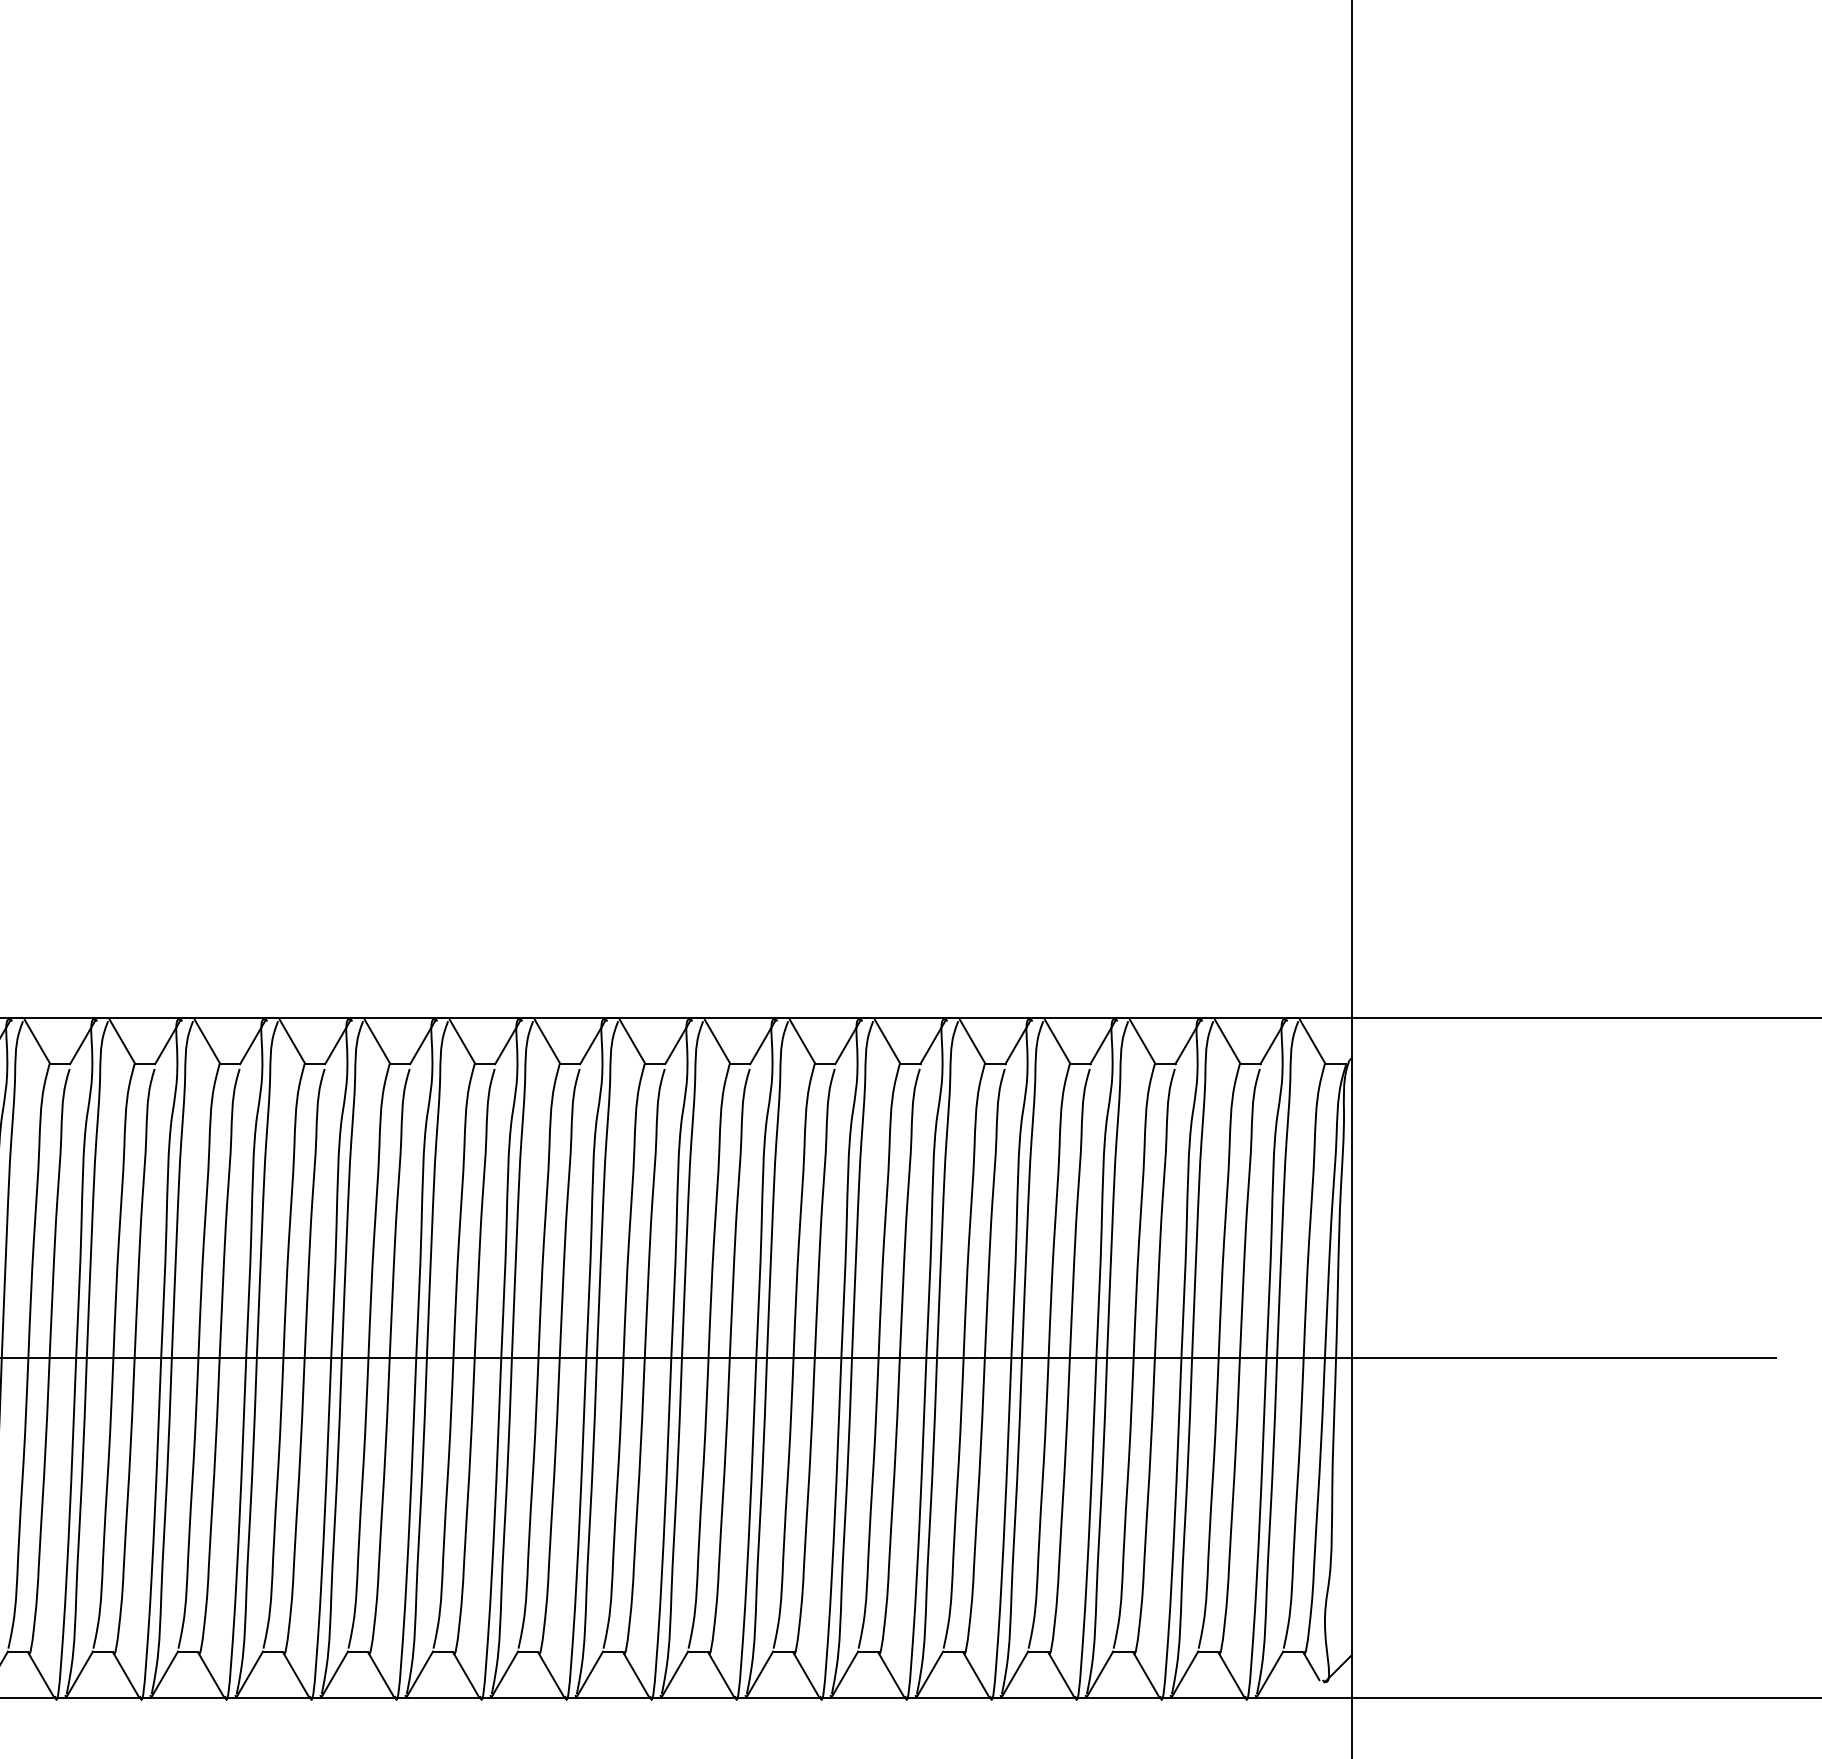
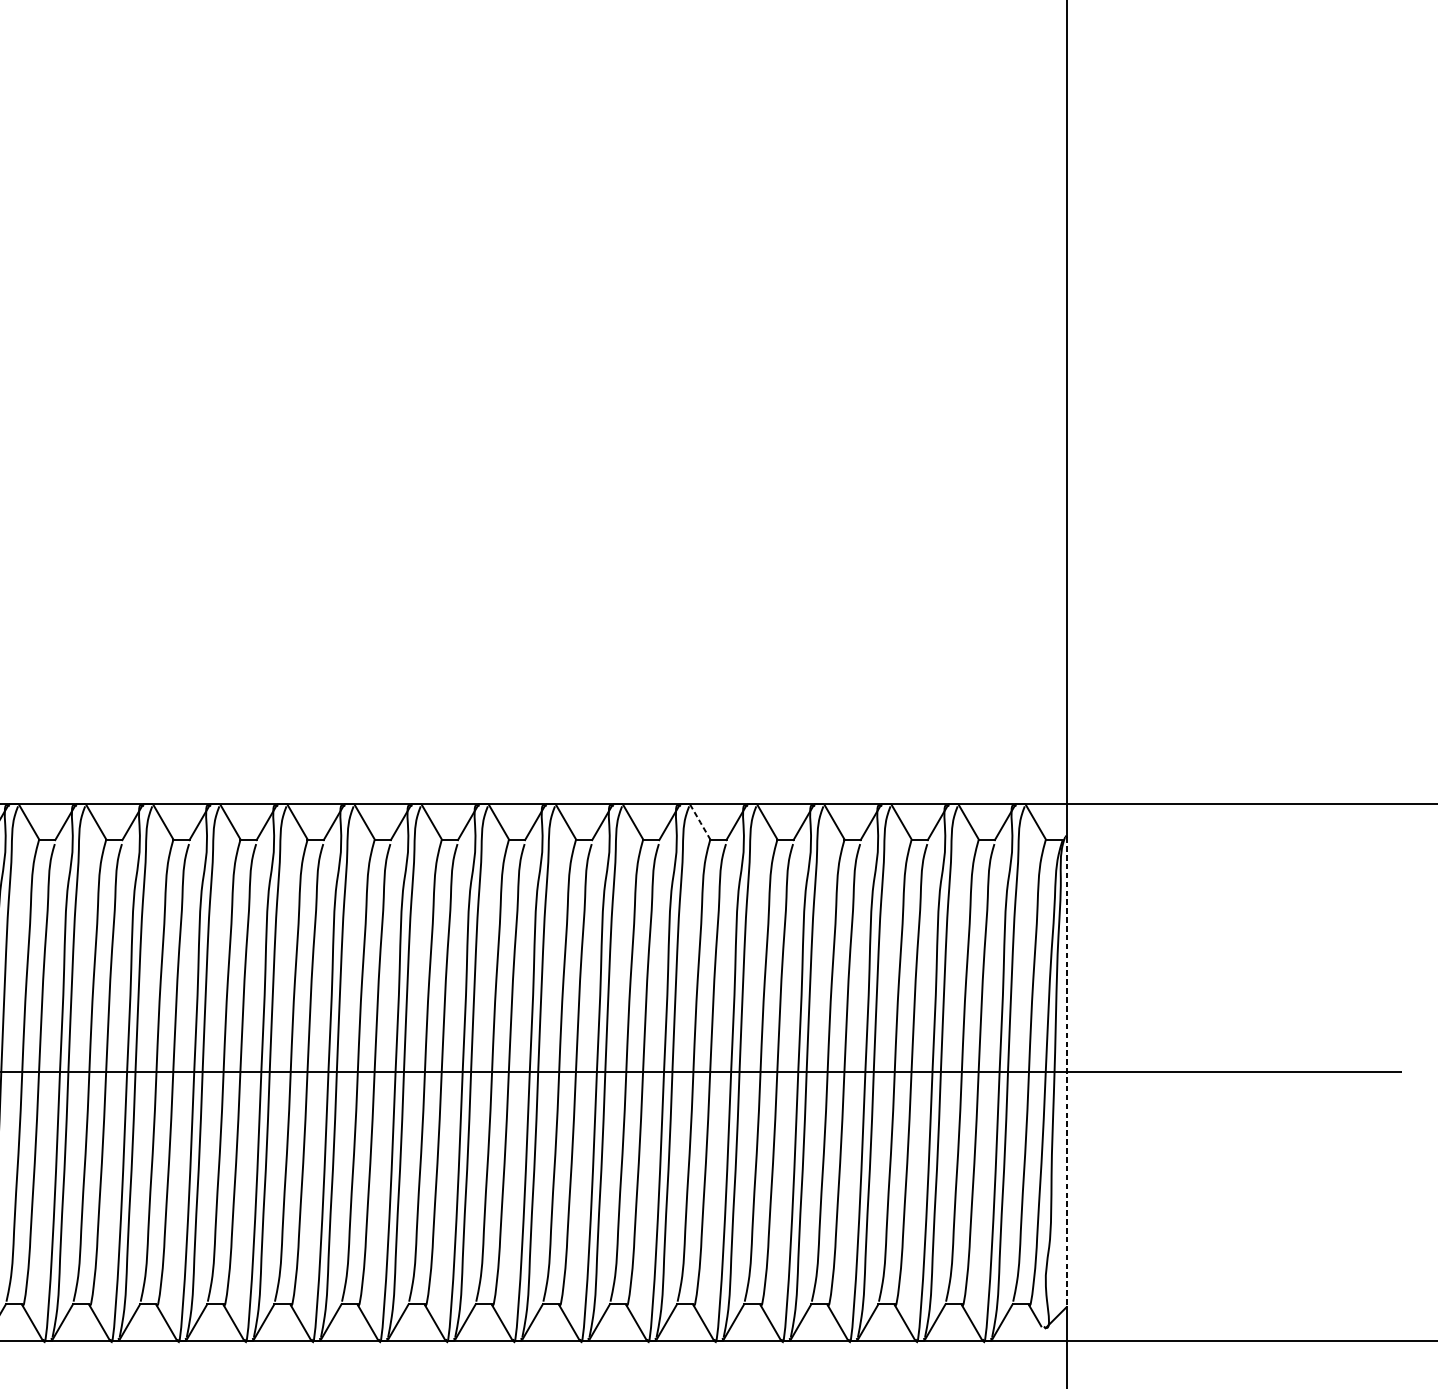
line: (887, 1042) -> (700, 823), solid -> dashed
line: (1351, 1357) -> (1066, 1071), solid -> dashed

